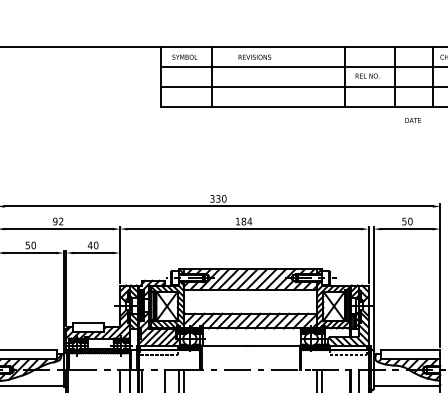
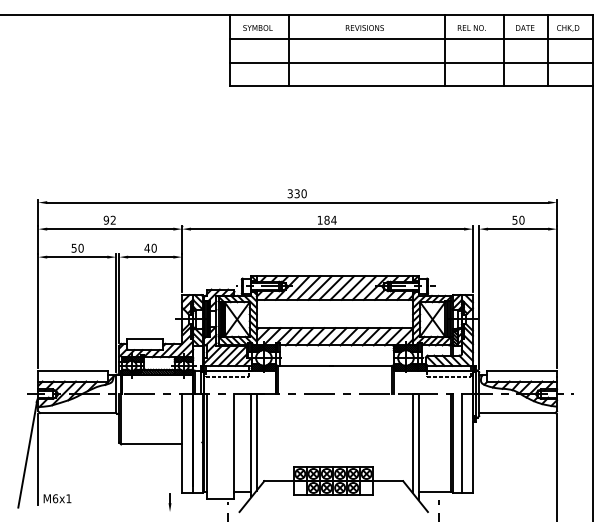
text: (254, 56) -> (364, 27), moved
text: (367, 75) -> (471, 27), moved
text: (413, 120) -> (525, 27), moved

